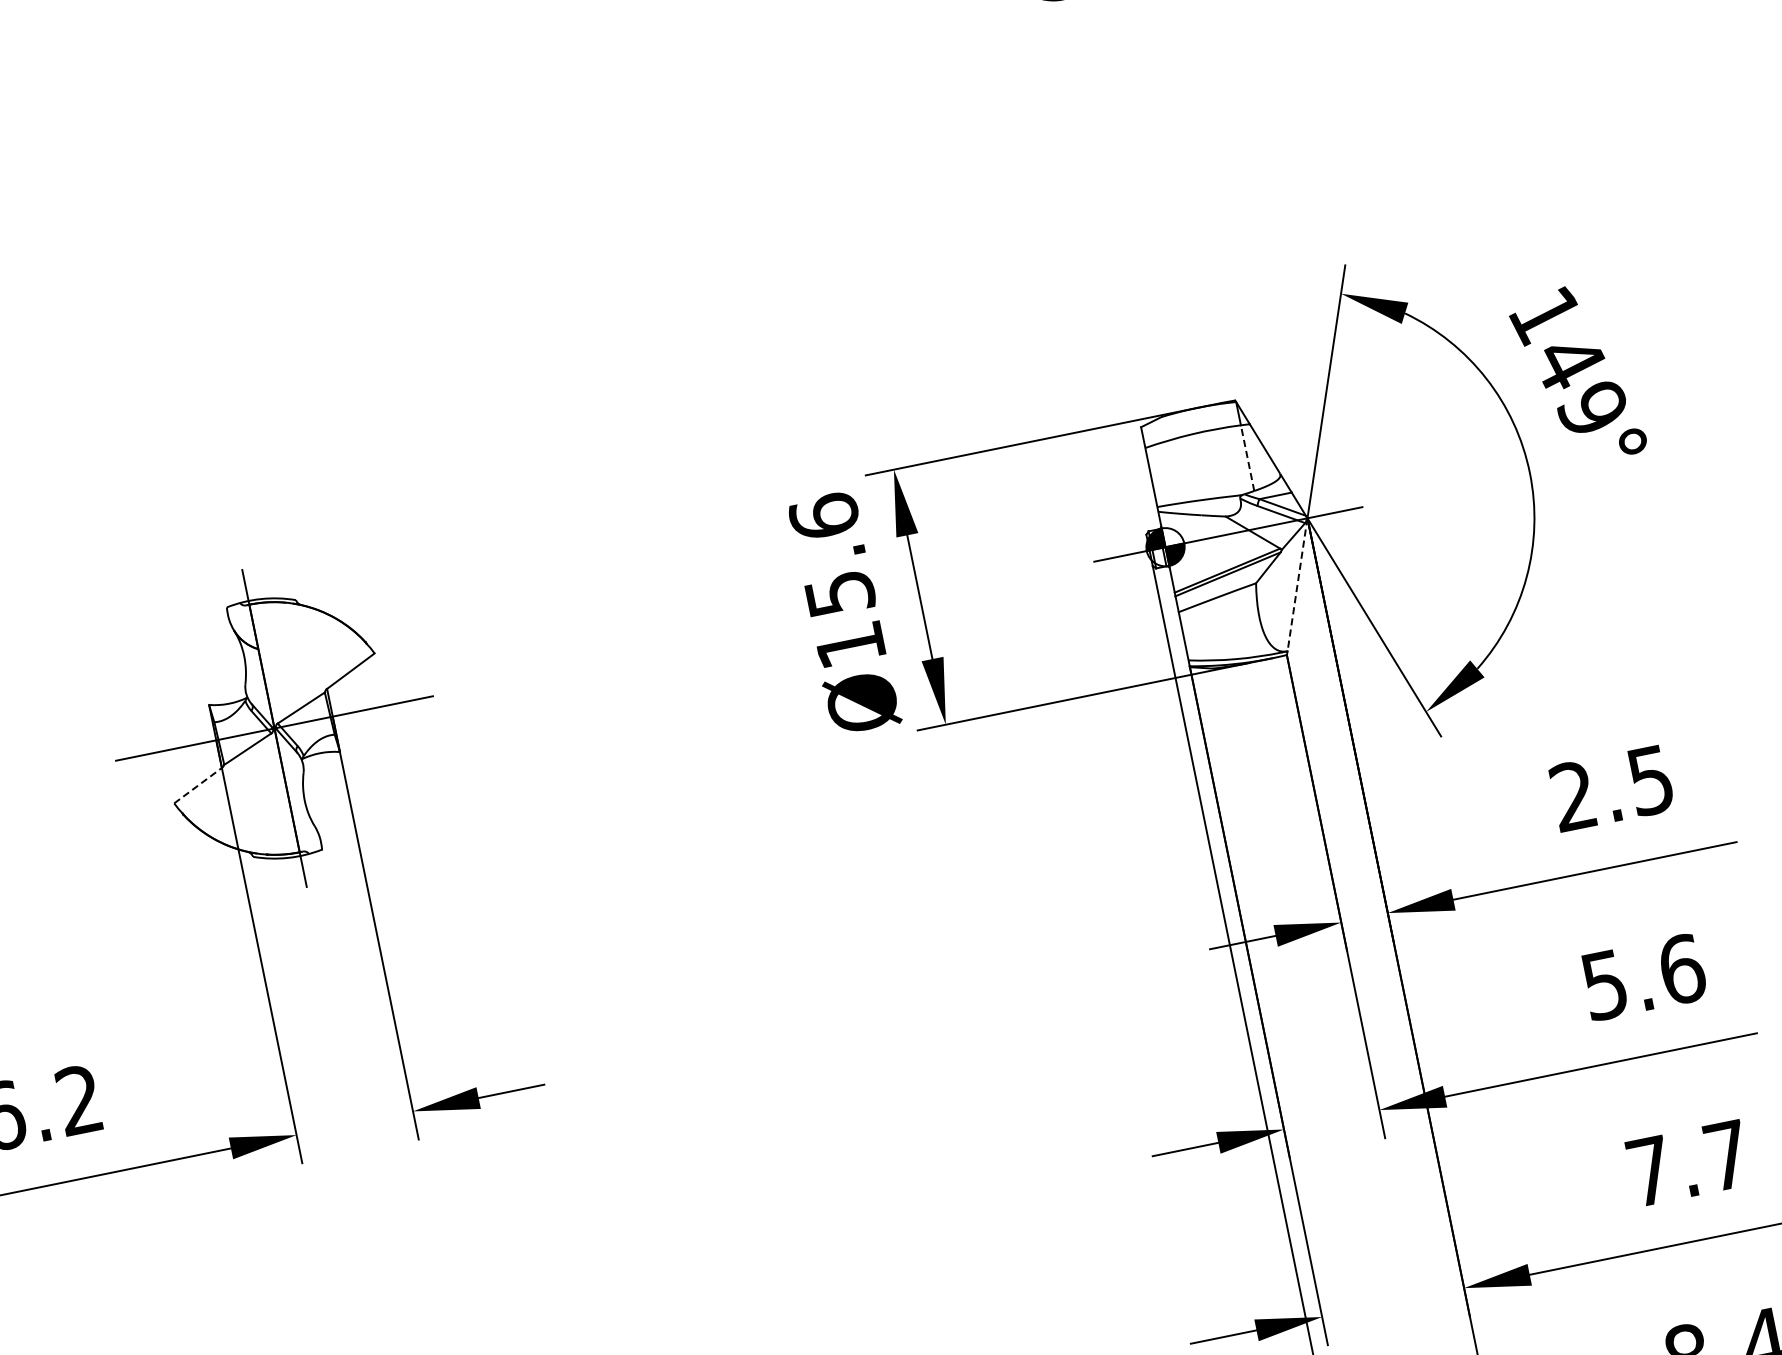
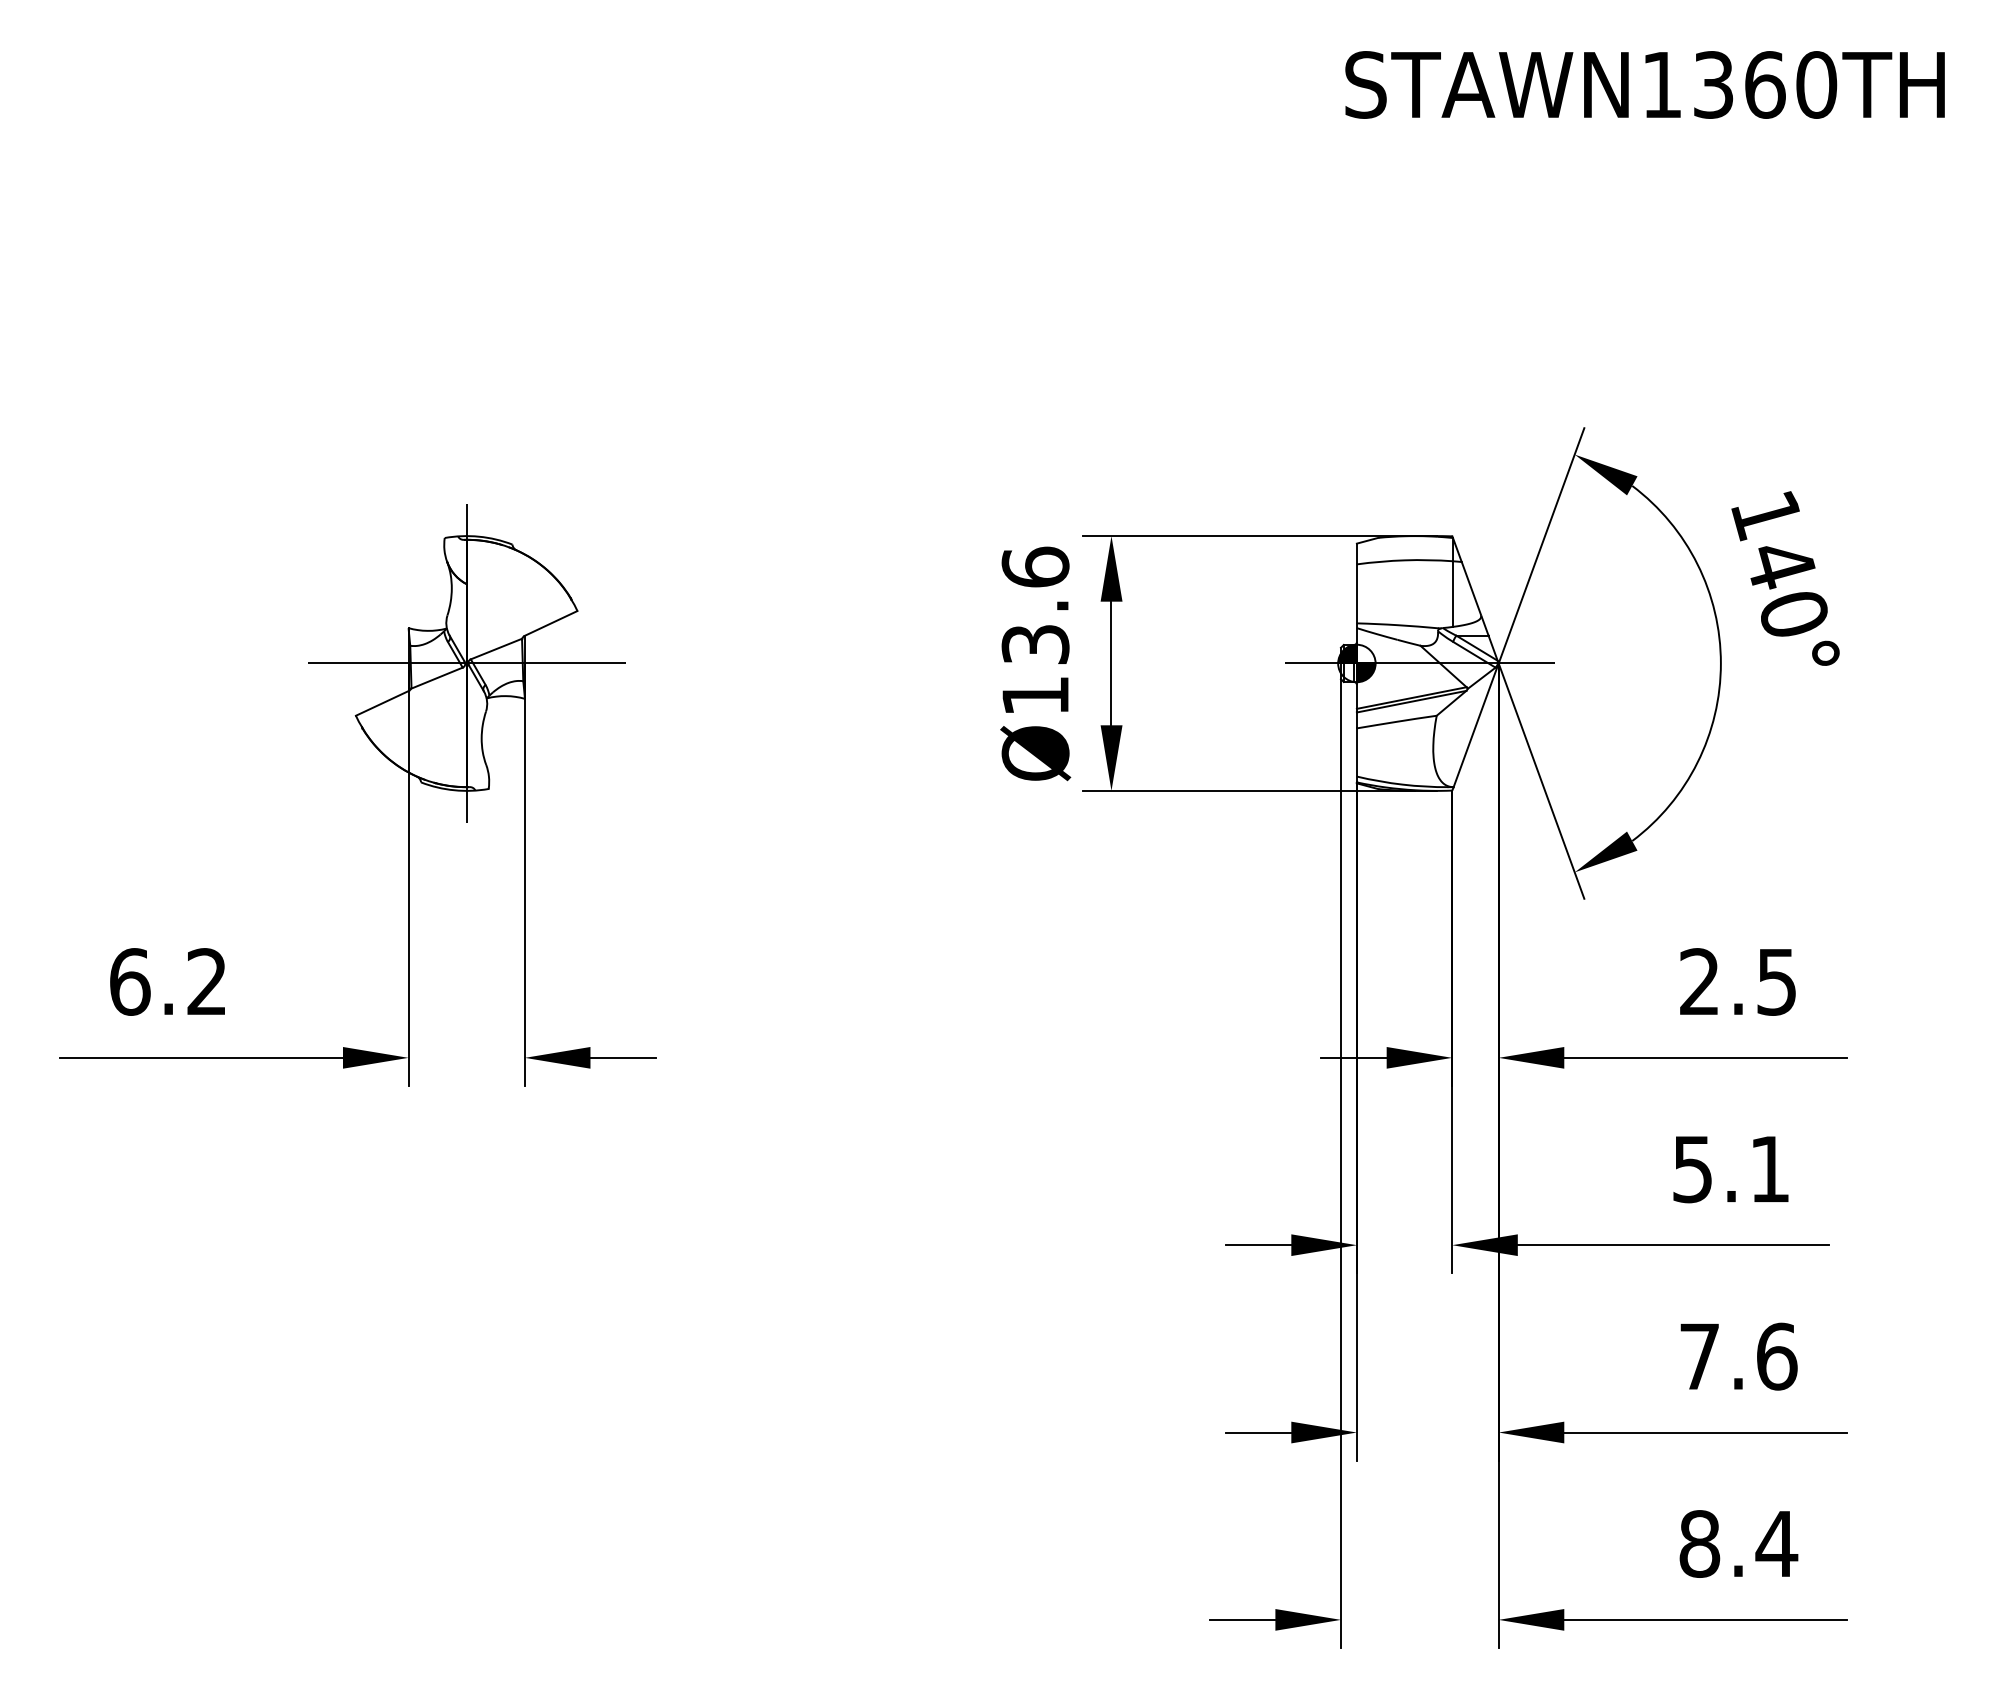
text: (1592, 408) -> (1793, 613), 149° -> 140°
line: (1248, 458) -> (1453, 594), dashed -> solid
line: (1297, 584) -> (1476, 725), dashed -> solid
text: (839, 593) -> (1035, 644), Ø15.6 -> Ø13.6
line: (198, 785) -> (382, 703), dashed -> solid
text: (1682, 969) -> (1770, 1169), 5.6 -> 5.1
text: (1727, 1155) -> (1777, 1356), 7.7 -> 7.6

